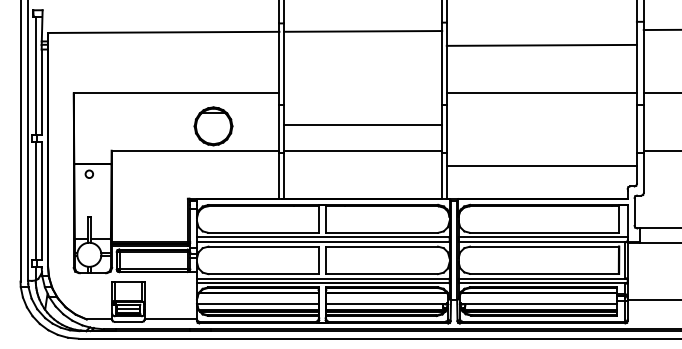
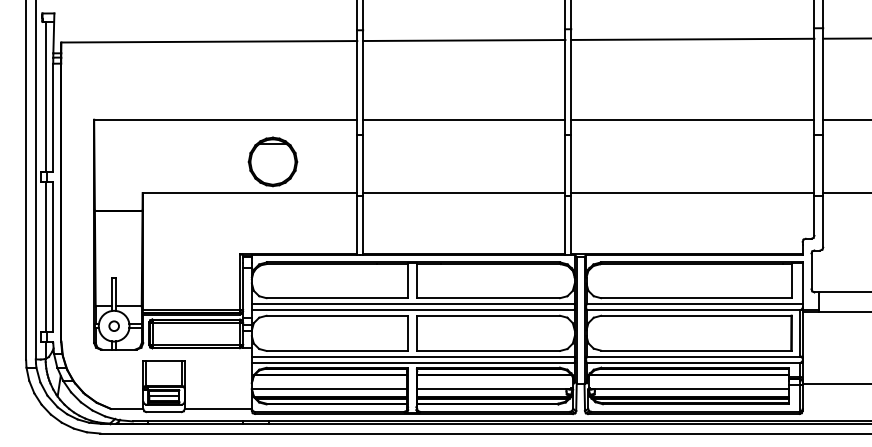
line: (541, 44) -> (692, 38), moved
line: (363, 124) -> (464, 119), moved
line: (541, 166) -> (692, 193), moved
circle: (88, 173) -> (113, 325), moved

